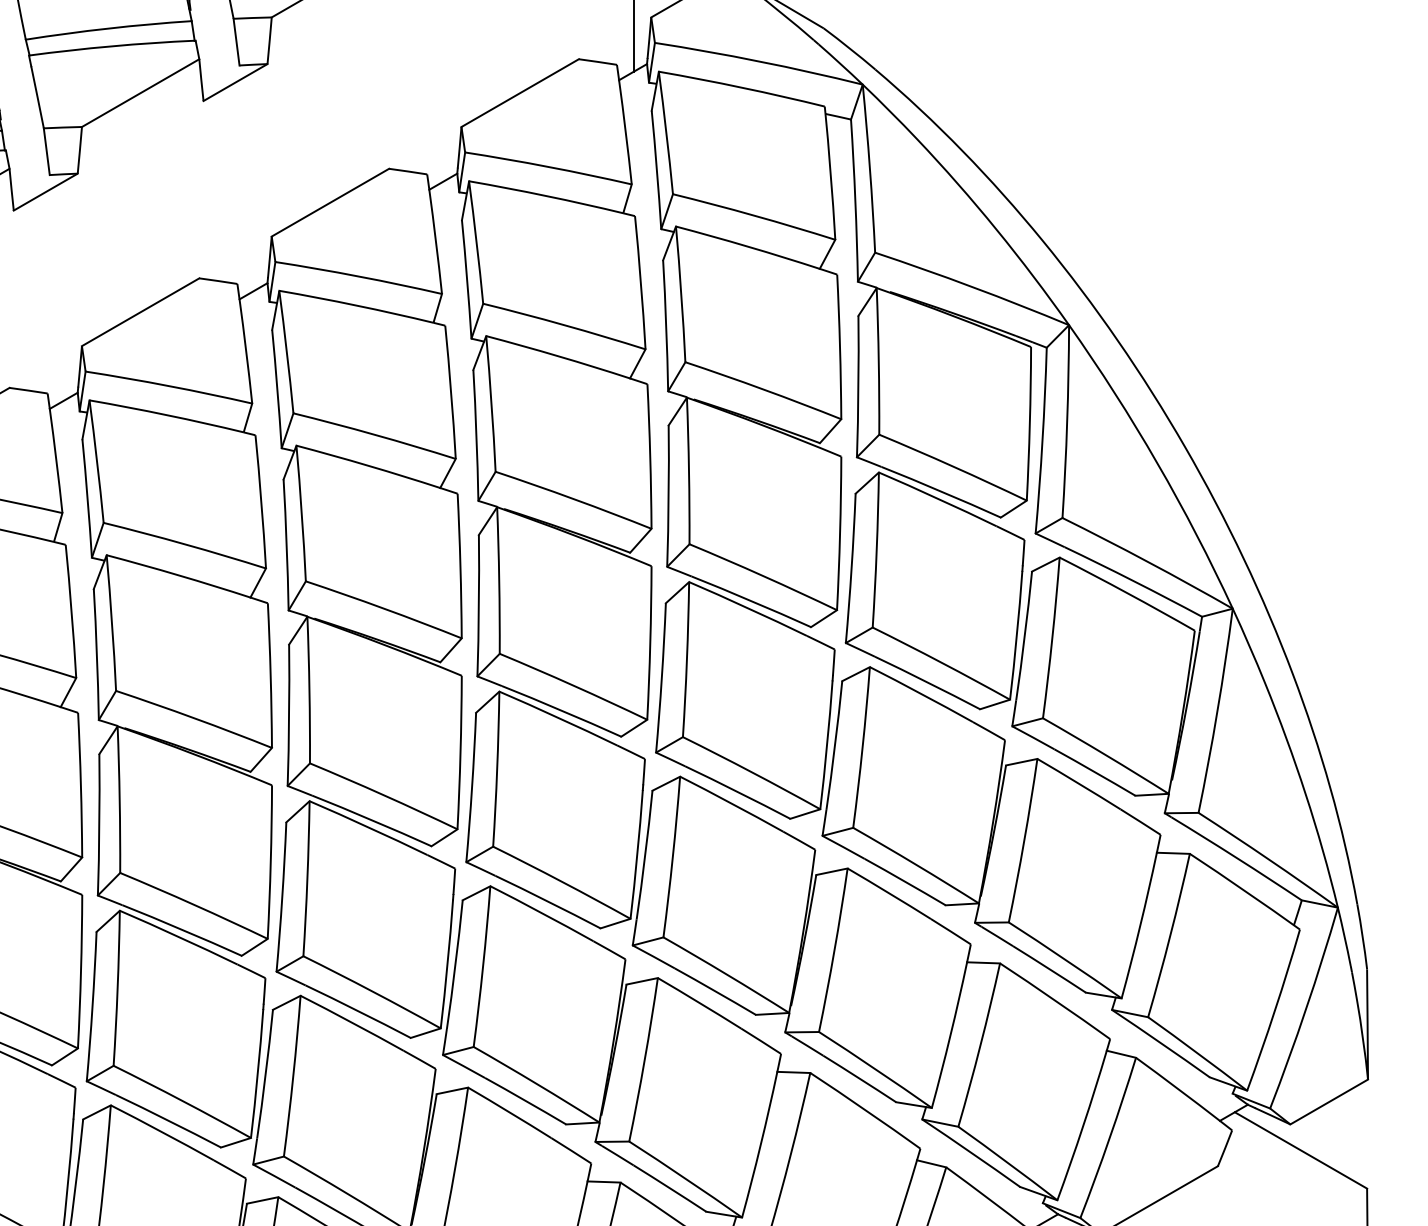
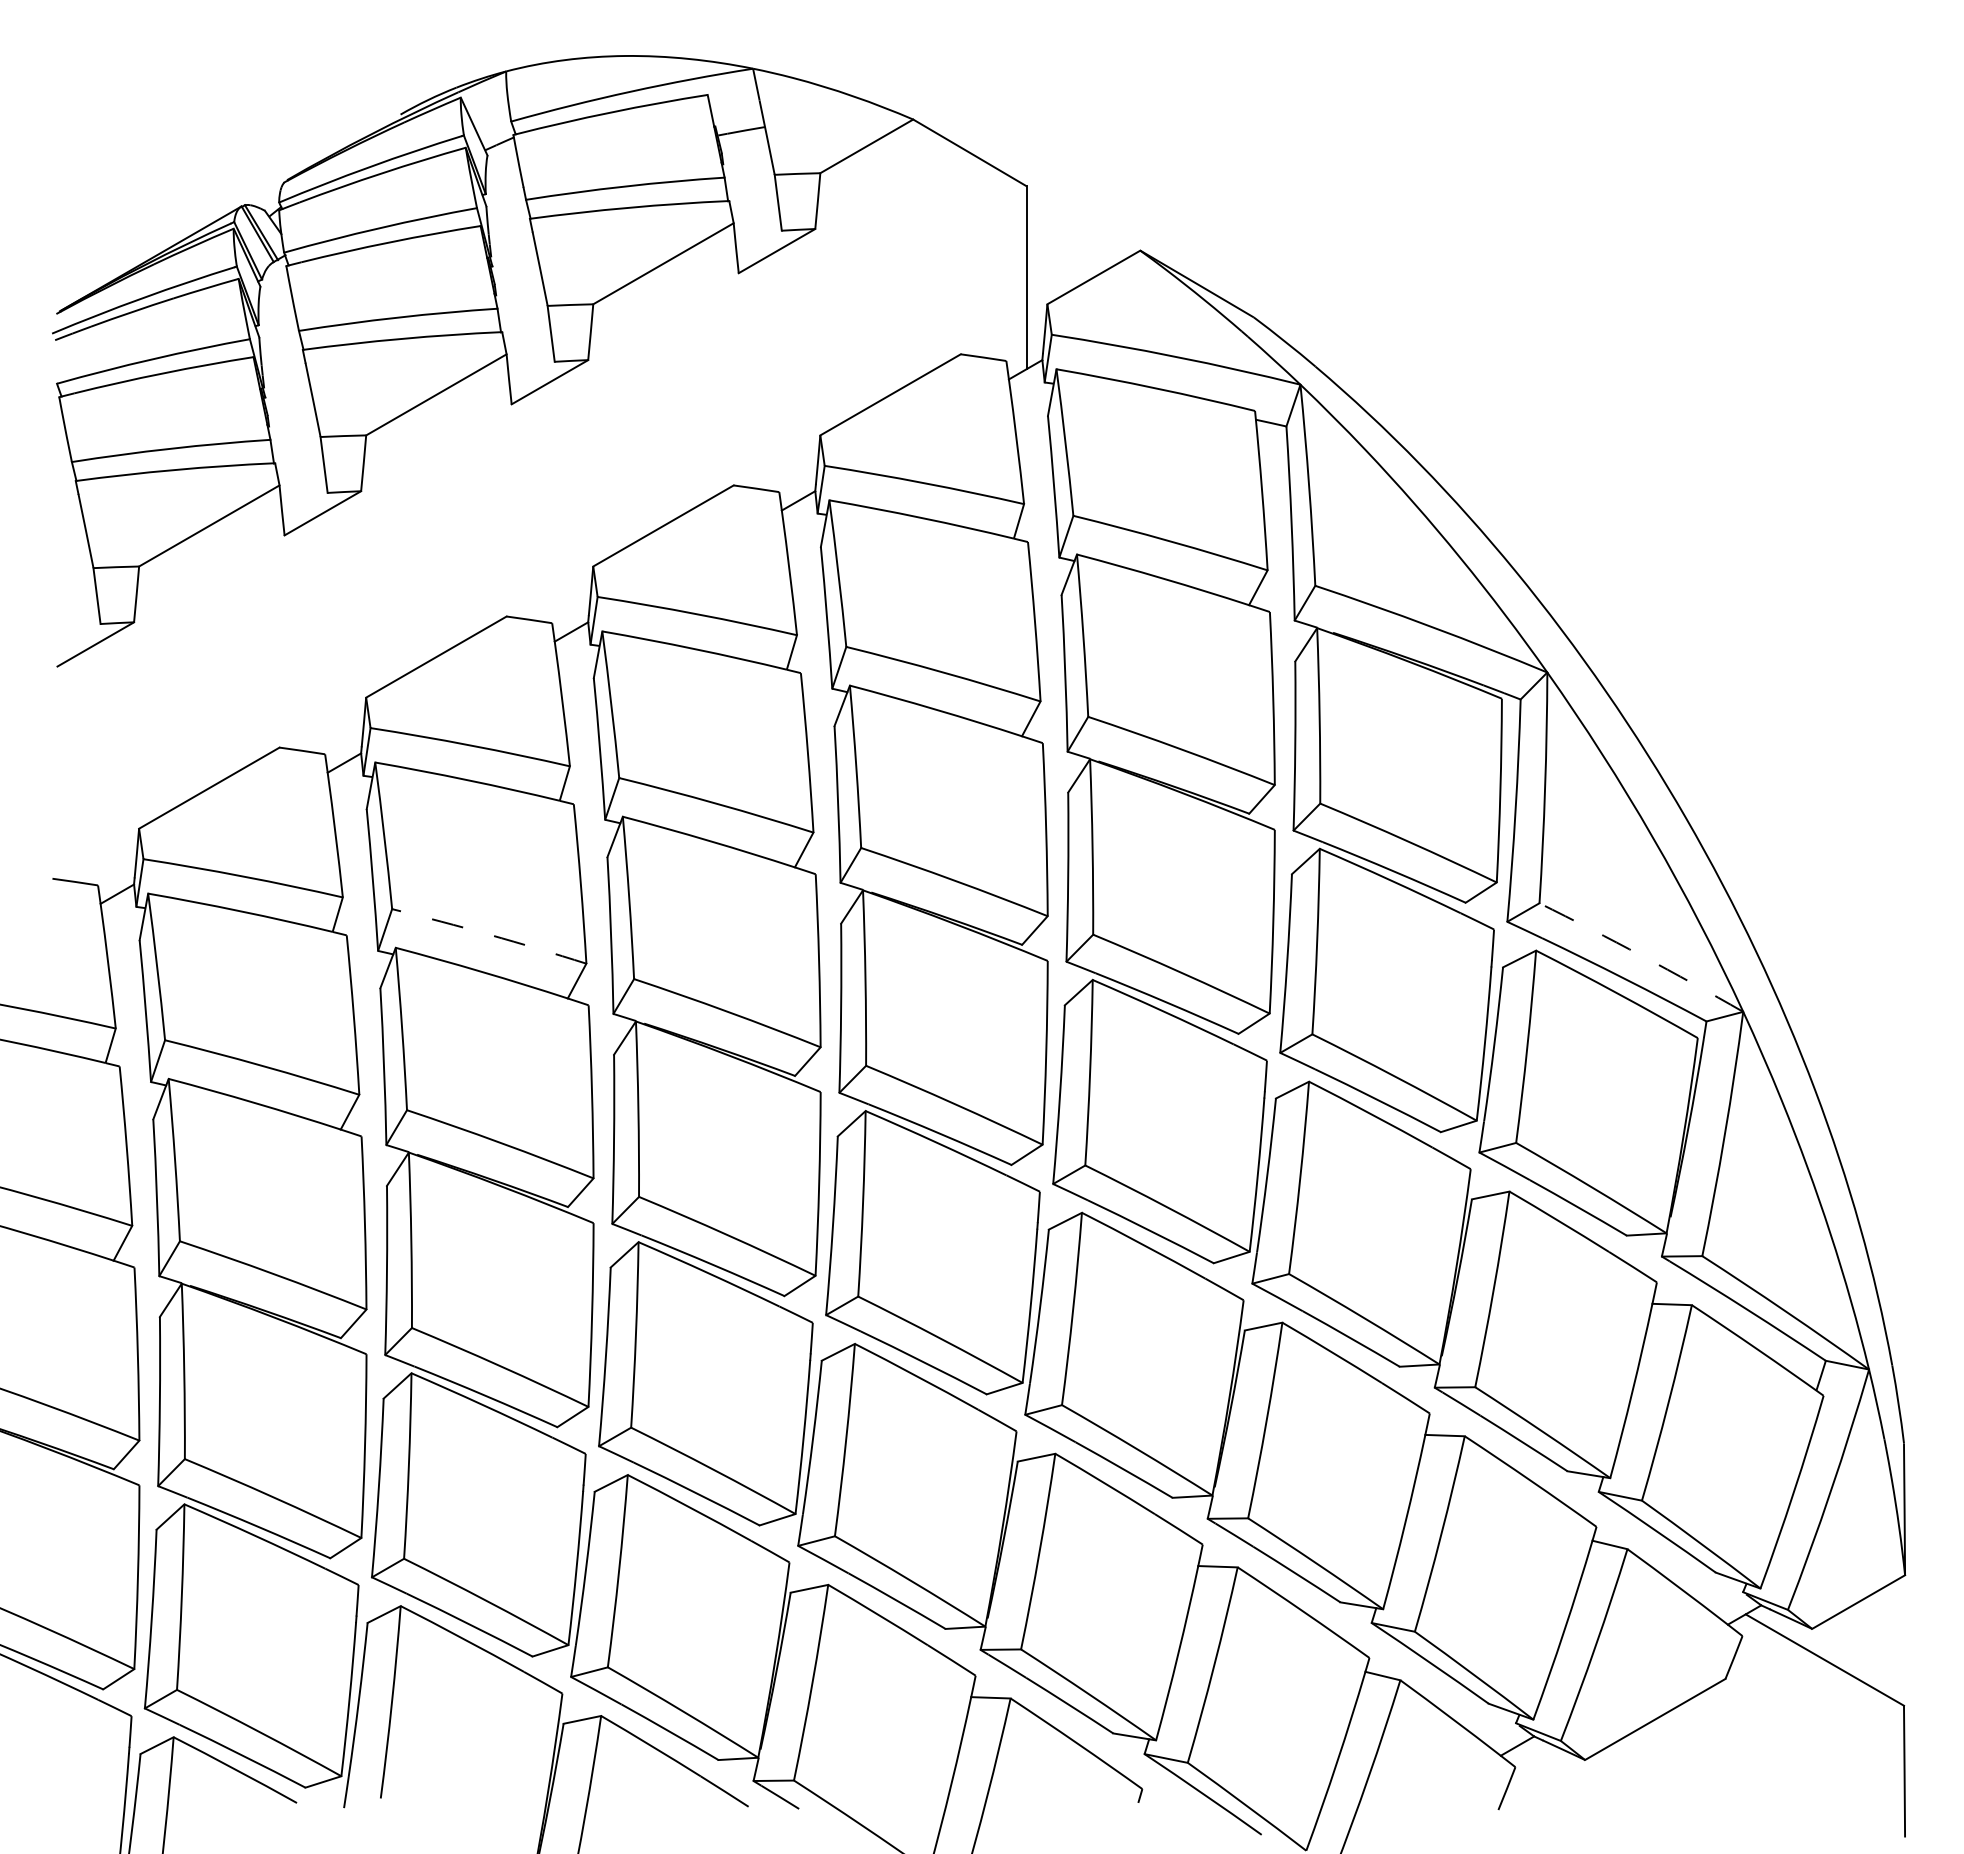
arc: (185, 544) -> (489, 934), solid -> dashed
arc: (1148, 562) -> (1642, 956), solid -> dashed

